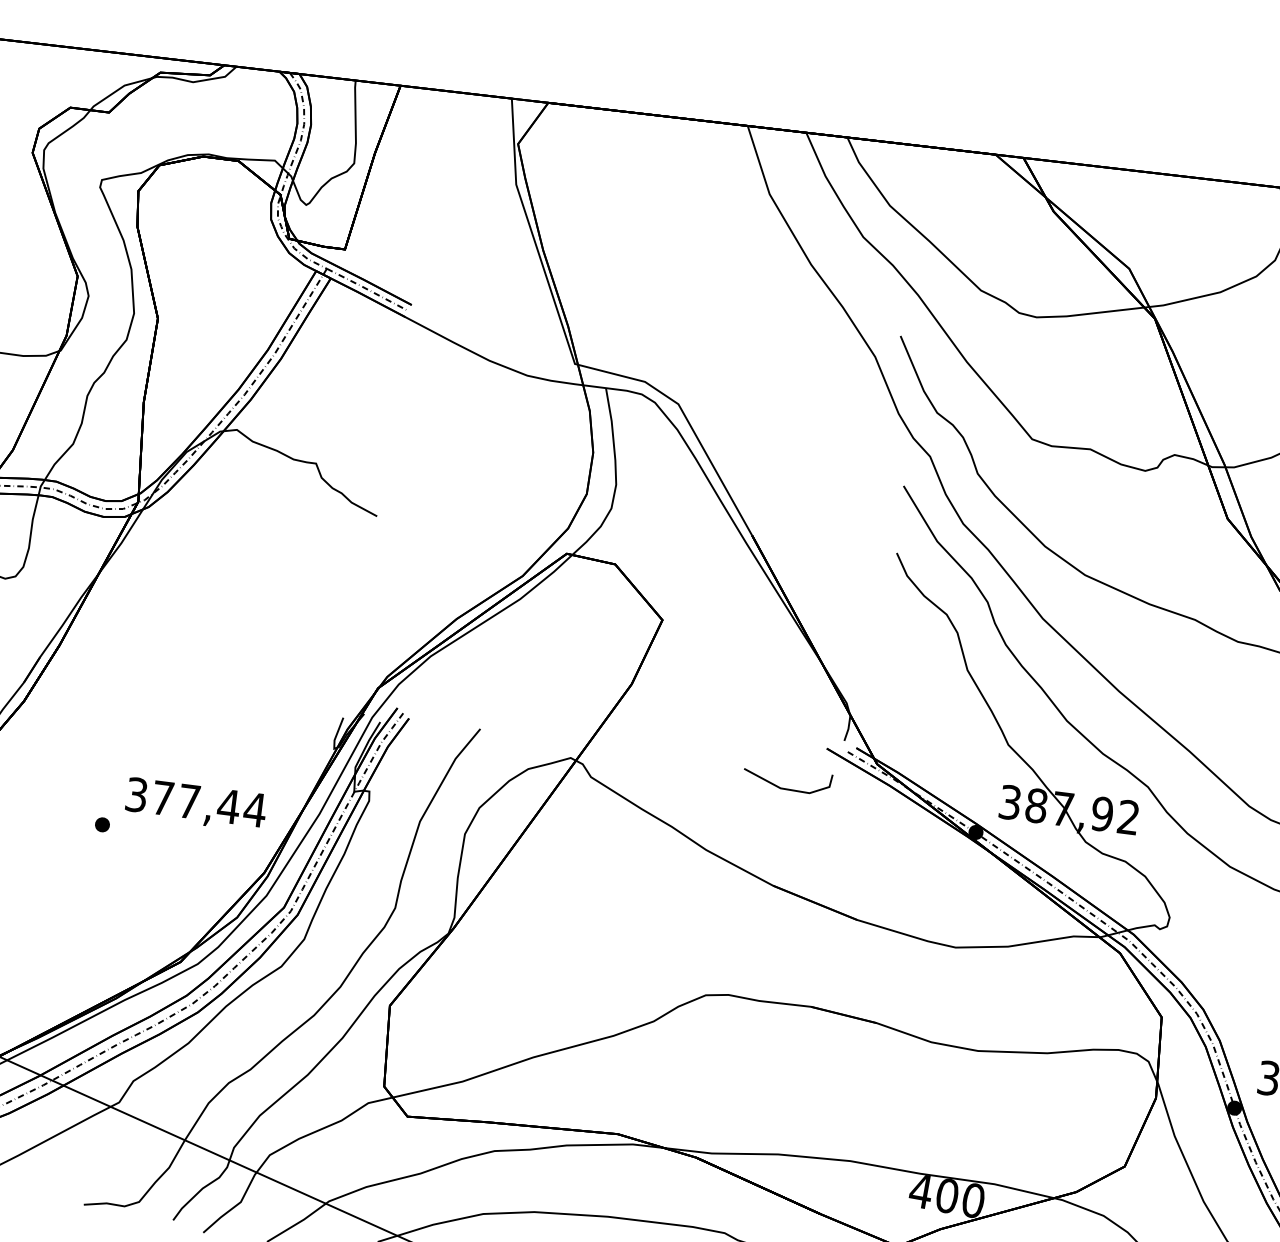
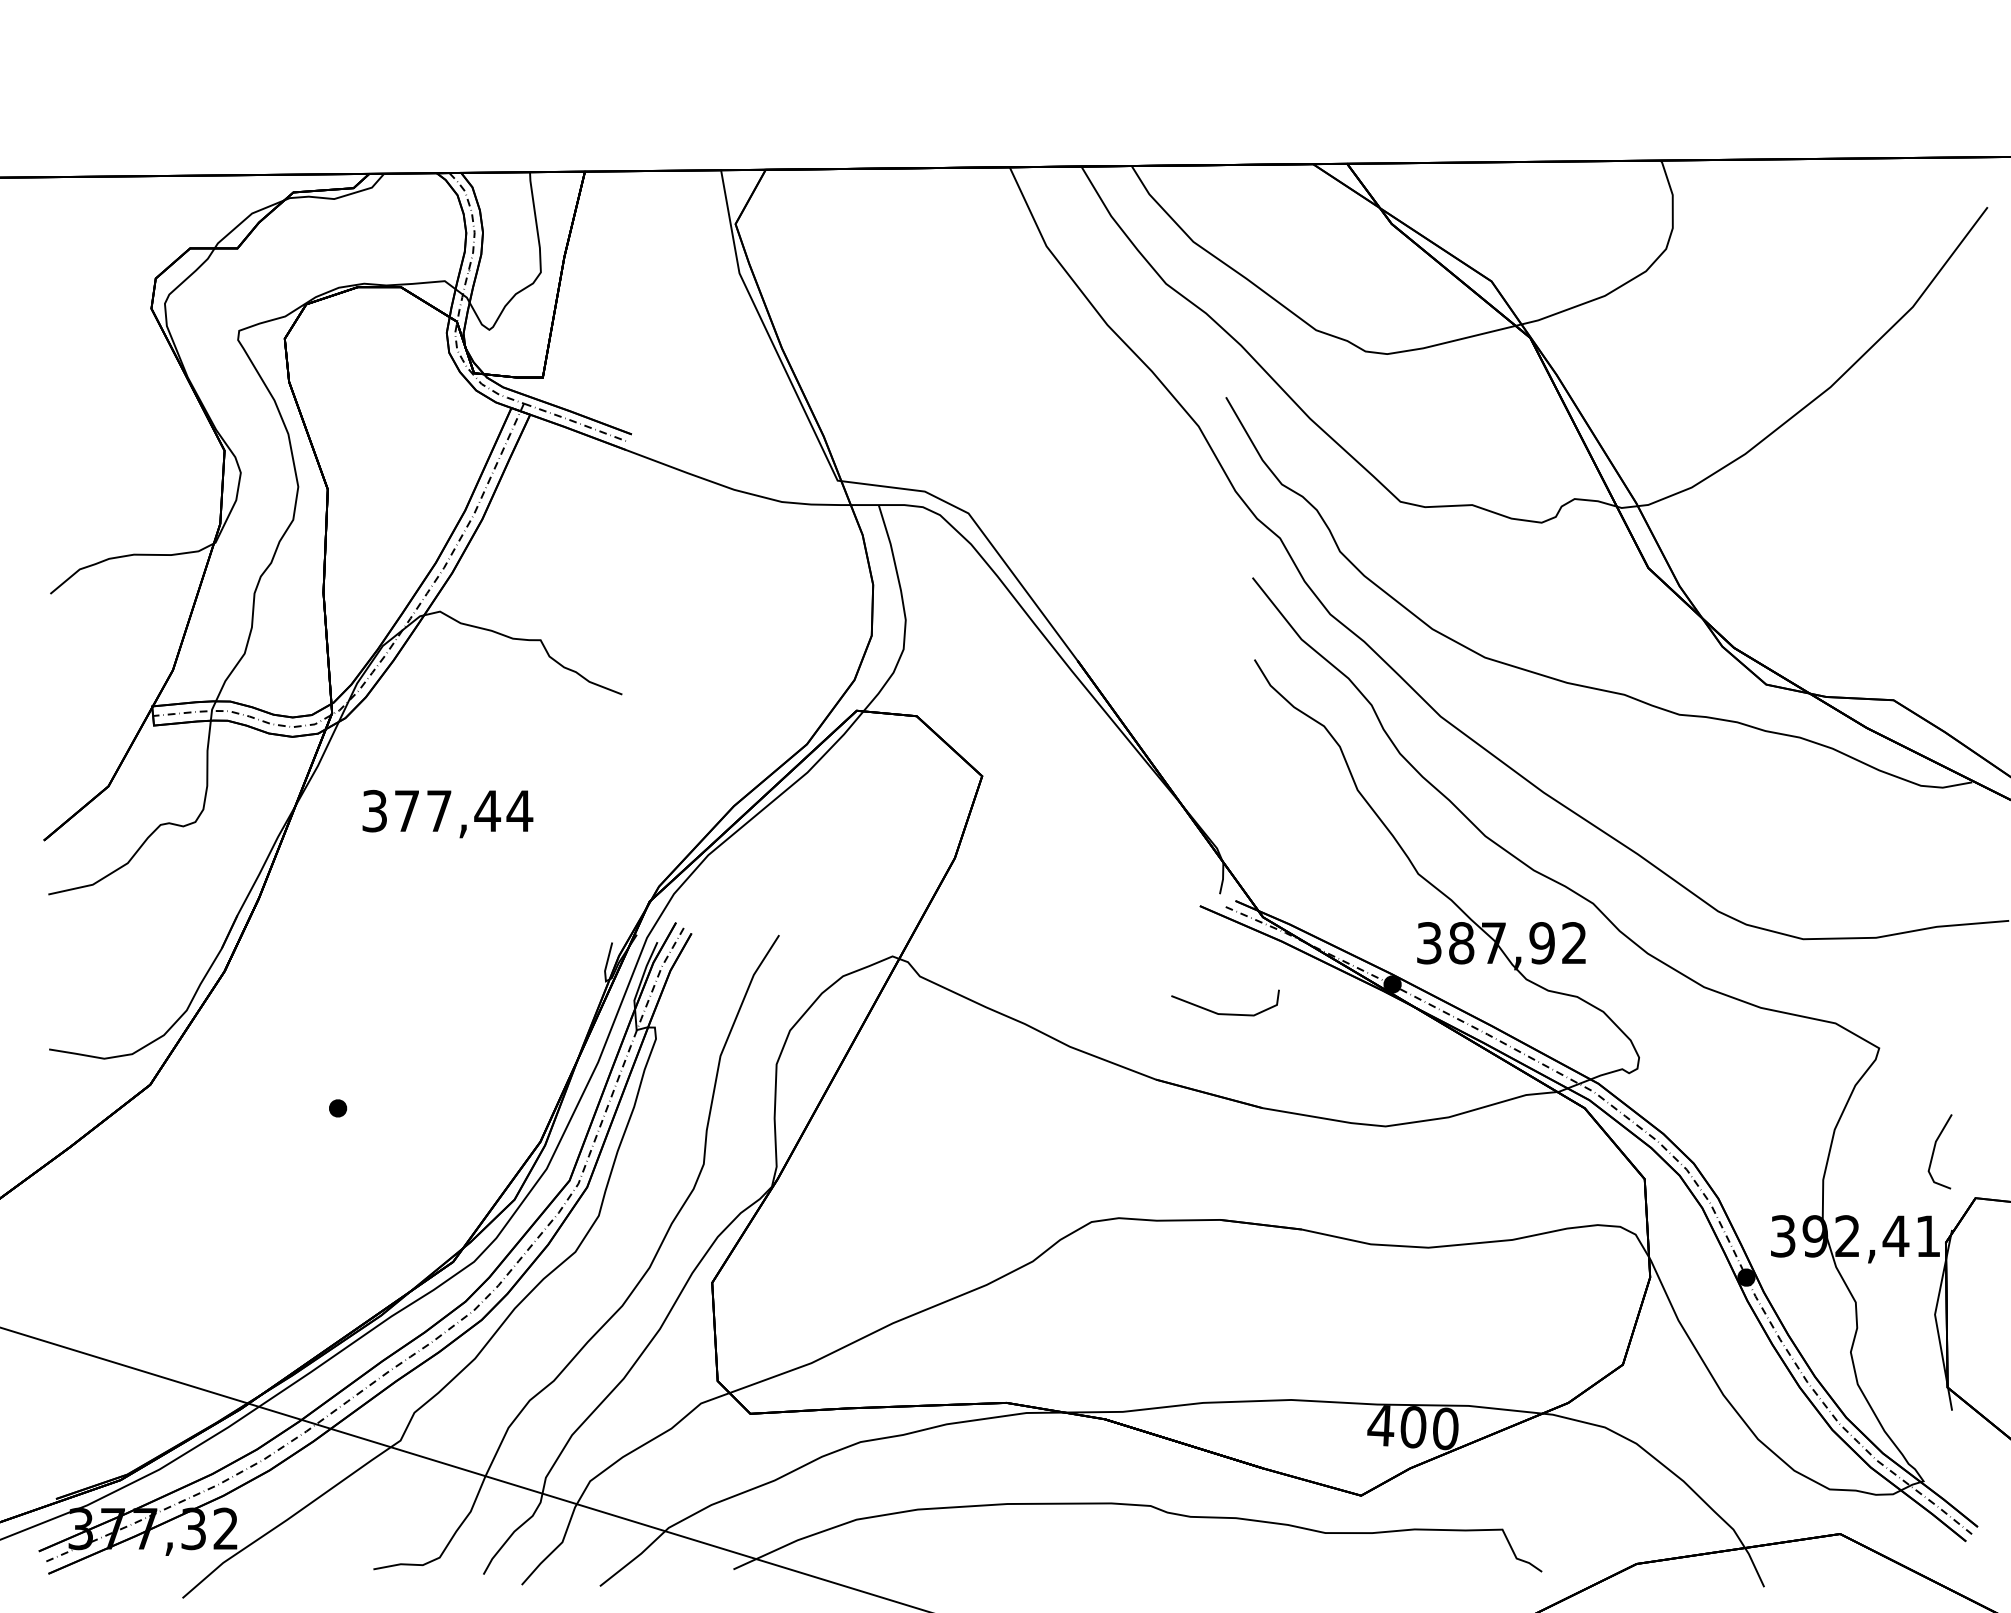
line: (786, 788) -> (1225, 1013), moved
text: (195, 805) -> (447, 814), moved

